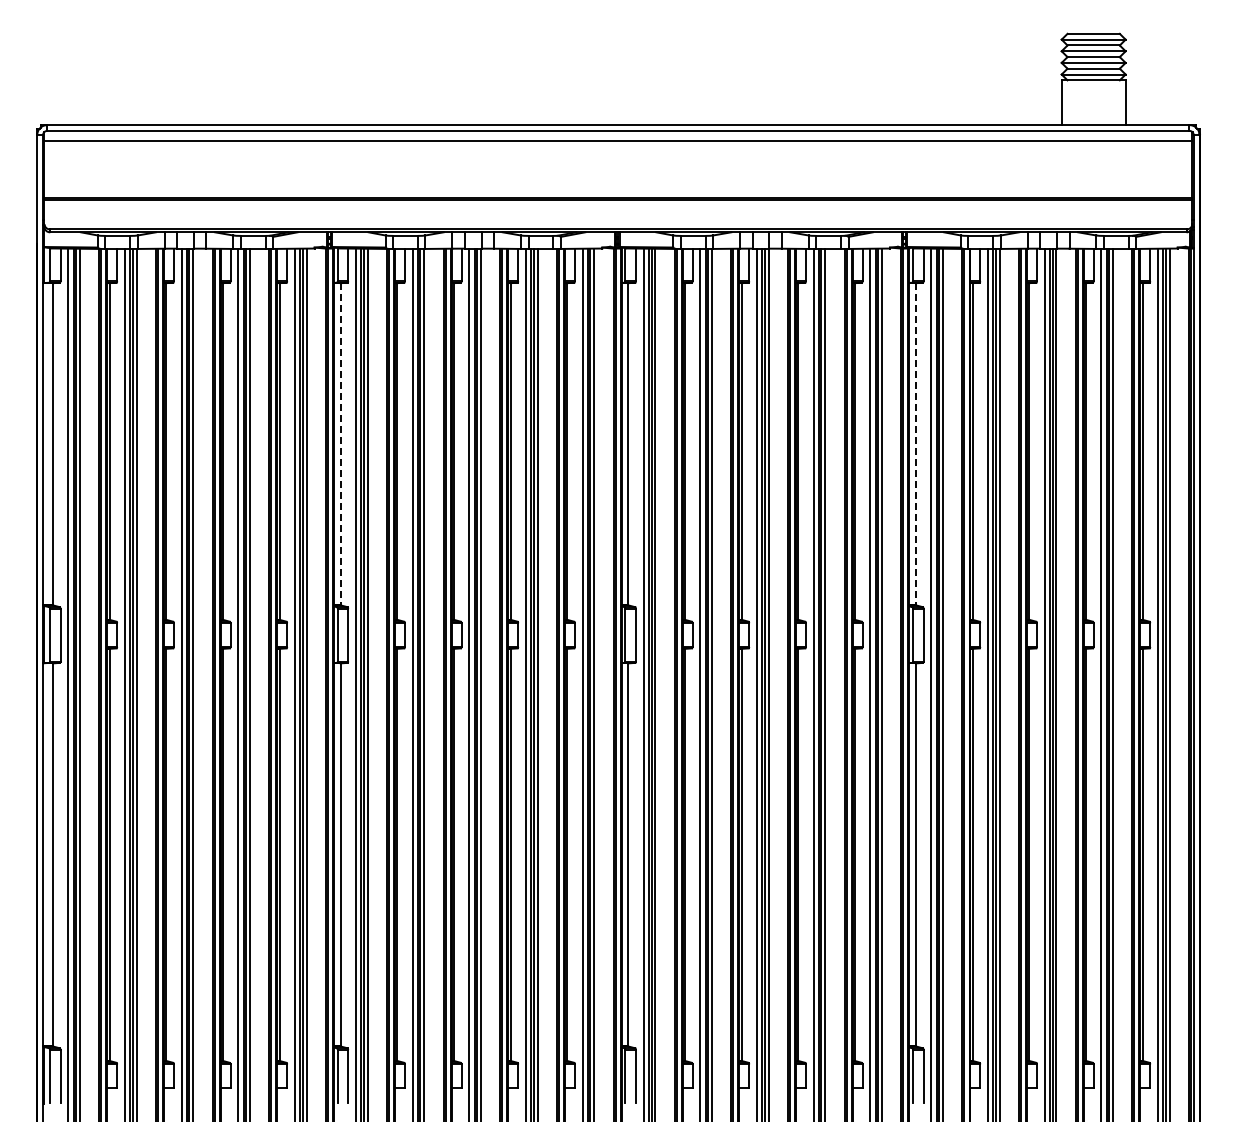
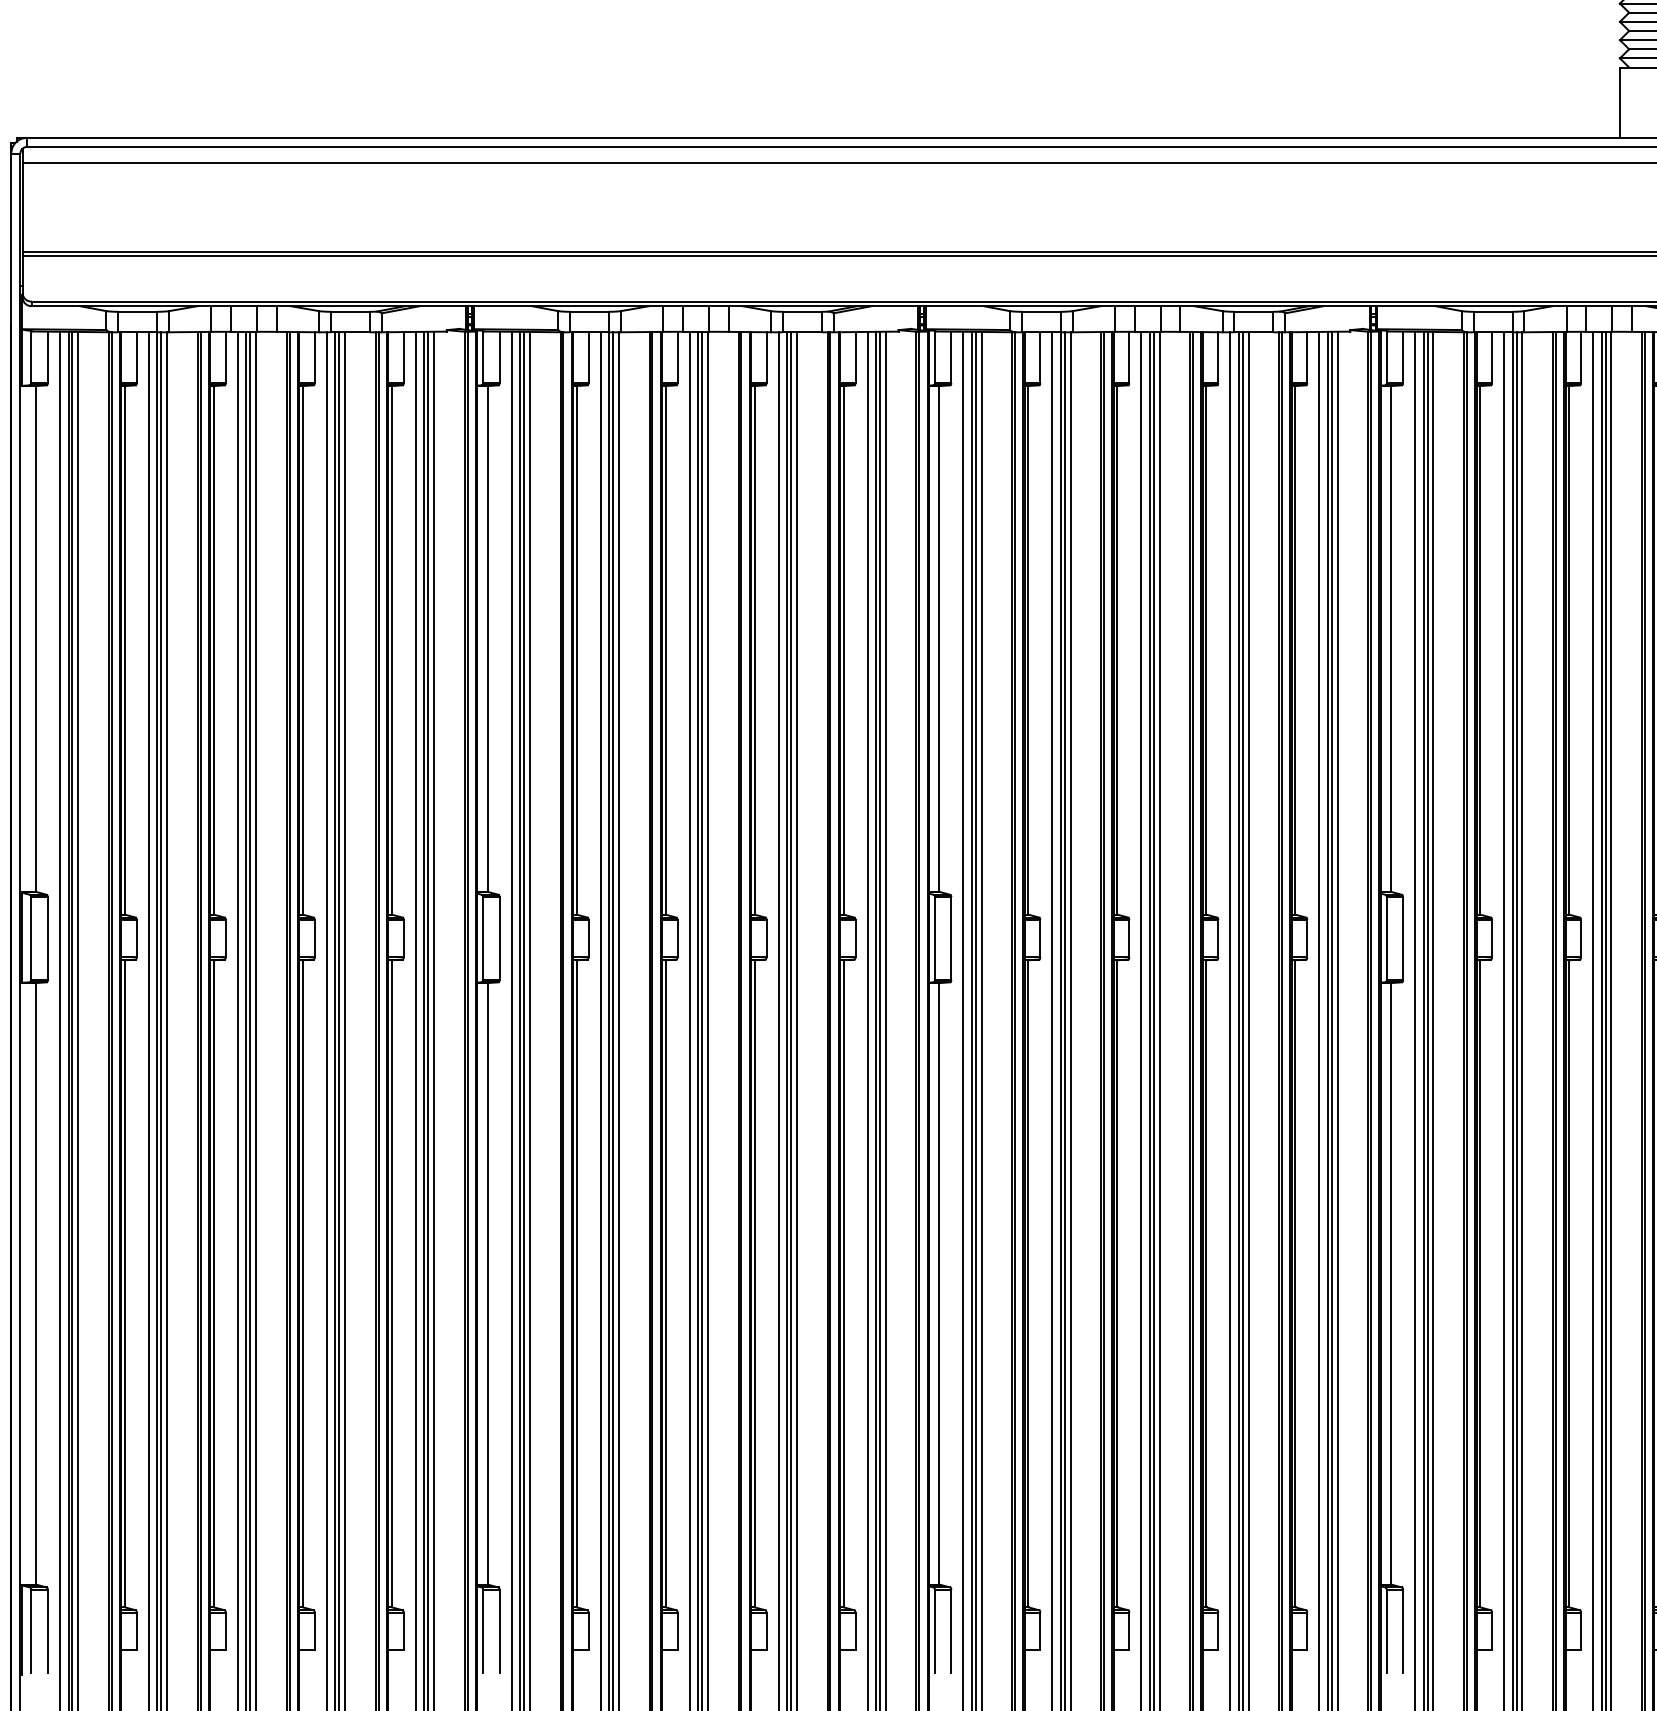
line: (340, 444) -> (487, 639), dashed -> solid
line: (916, 444) -> (1391, 639), dashed -> solid

